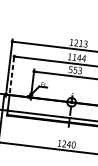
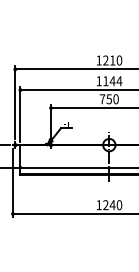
text: (85, 44) -> (119, 60), 1213 -> 1210
text: (74, 70) -> (108, 99), 553 -> 750
line: (12, 73) -> (20, 114), dashed -> solid

